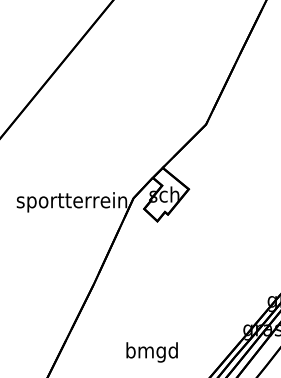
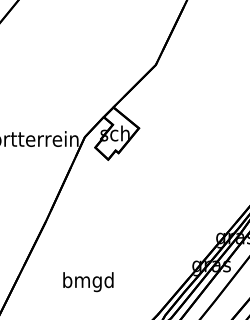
text: (151, 352) -> (87, 282), moved

